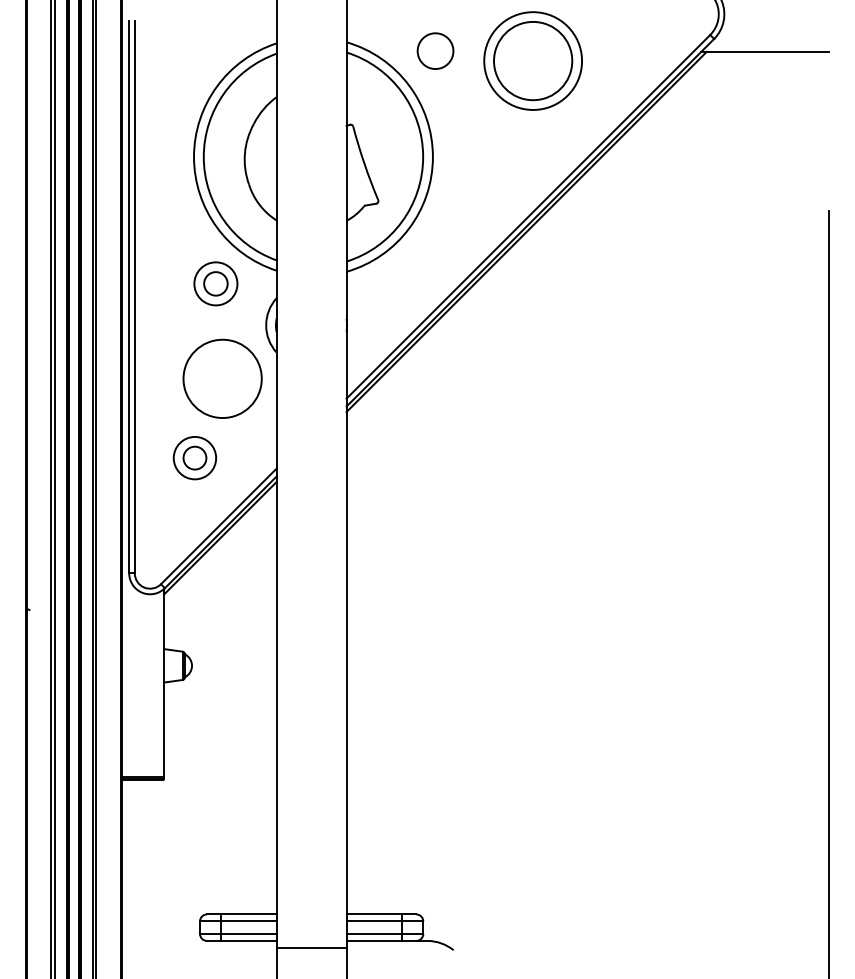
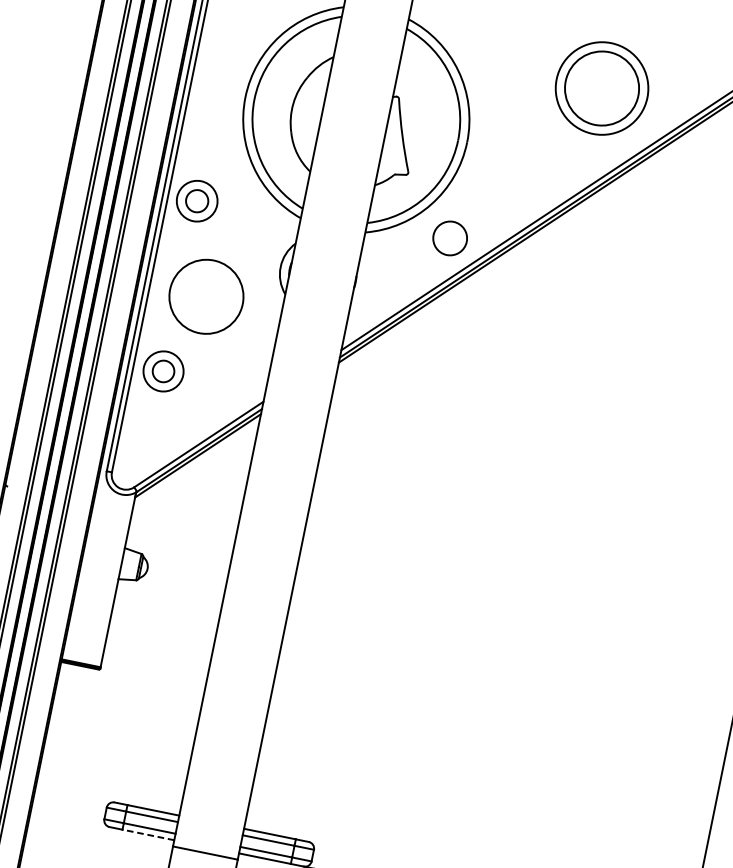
circle: (435, 50) -> (450, 237), moved
part: (532, 60) -> (601, 87), moved
part: (215, 283) -> (196, 200), moved
circle: (222, 378) -> (206, 296), moved
part: (194, 458) -> (163, 371), moved
line: (248, 940) -> (148, 834), solid -> dashed

